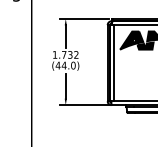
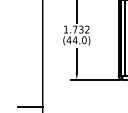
line: (18, 132) -> (29, 107), added

